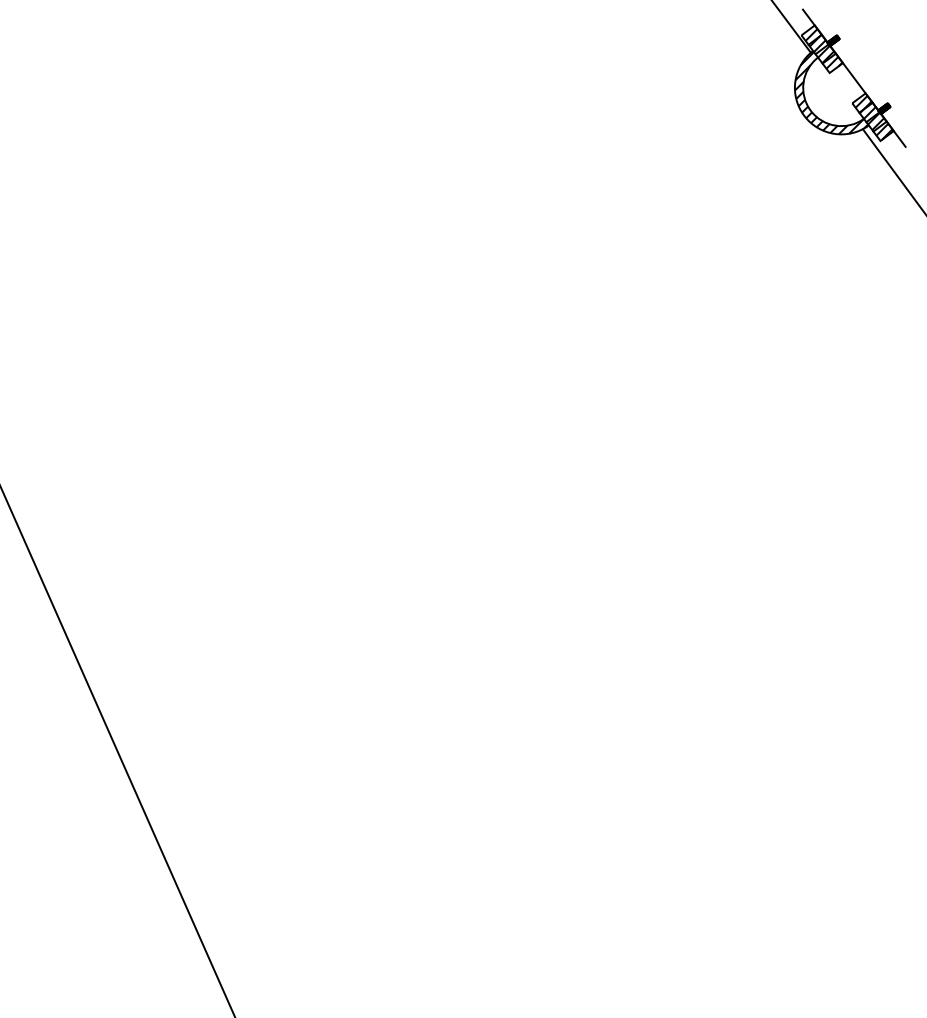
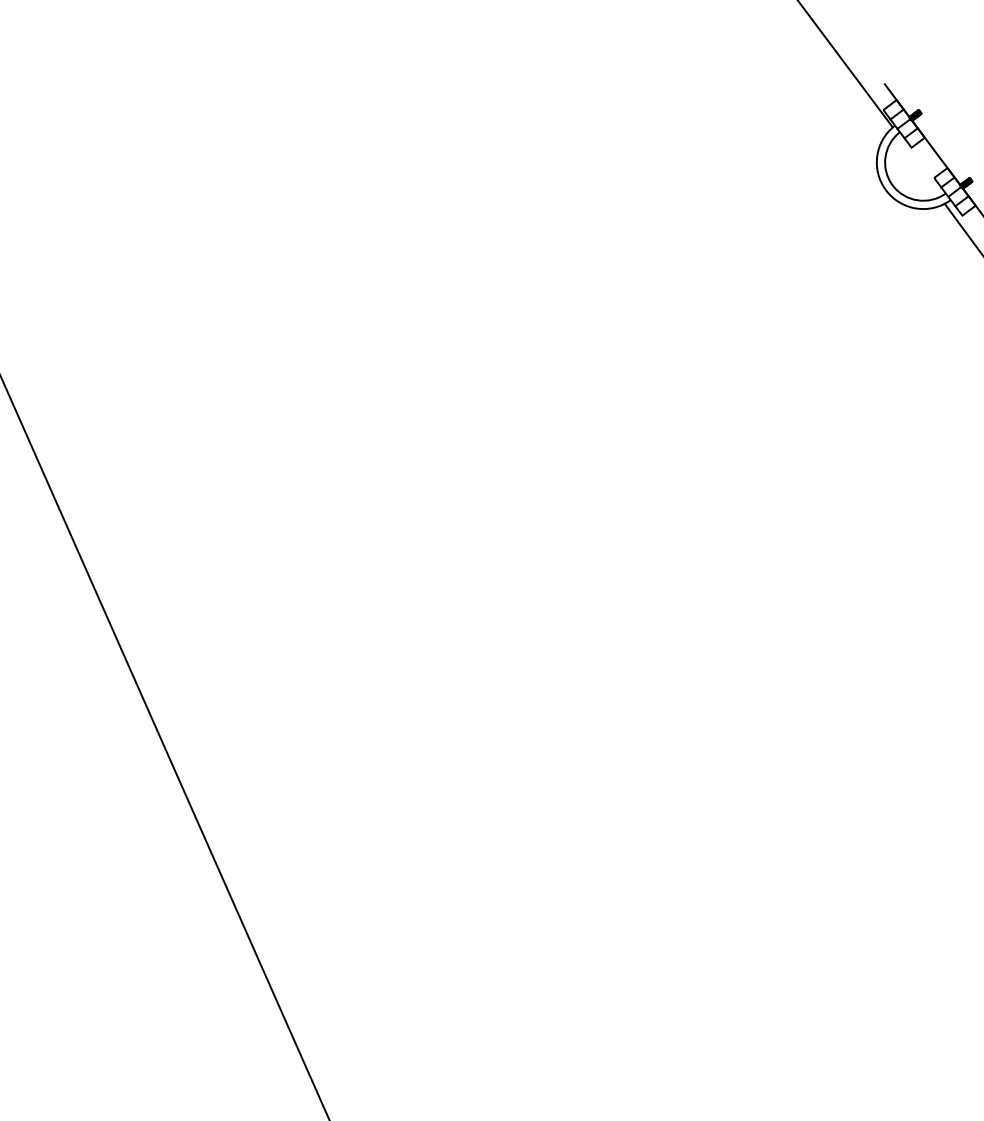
hatch: (843, 83) -> (925, 158), removed

